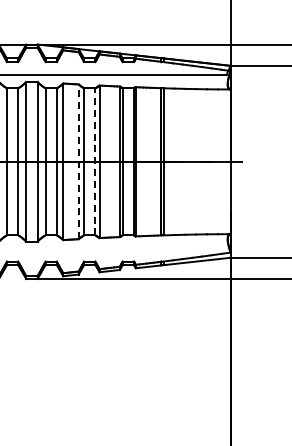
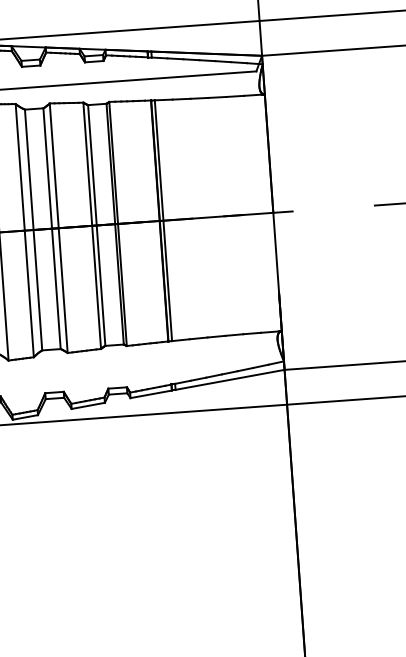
line: (78, 161) -> (24, 230), dashed -> solid
line: (95, 161) -> (52, 228), dashed -> solid

